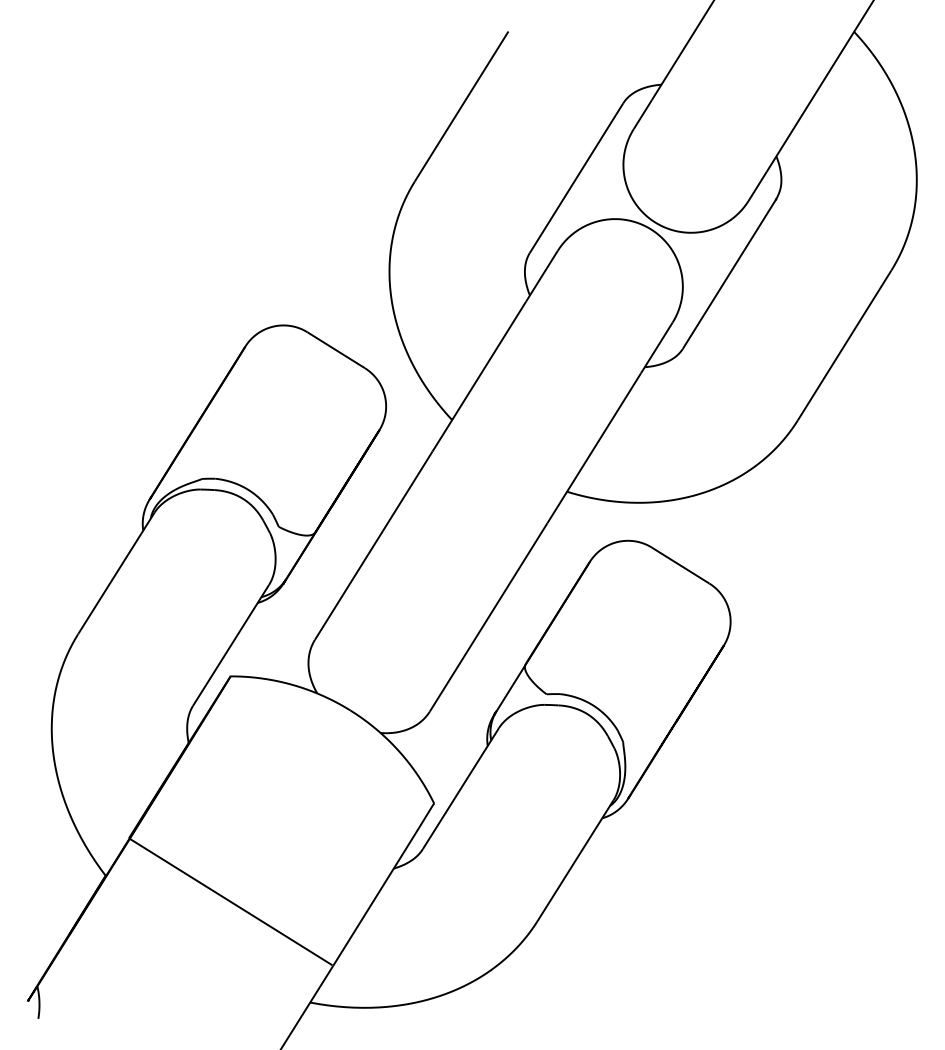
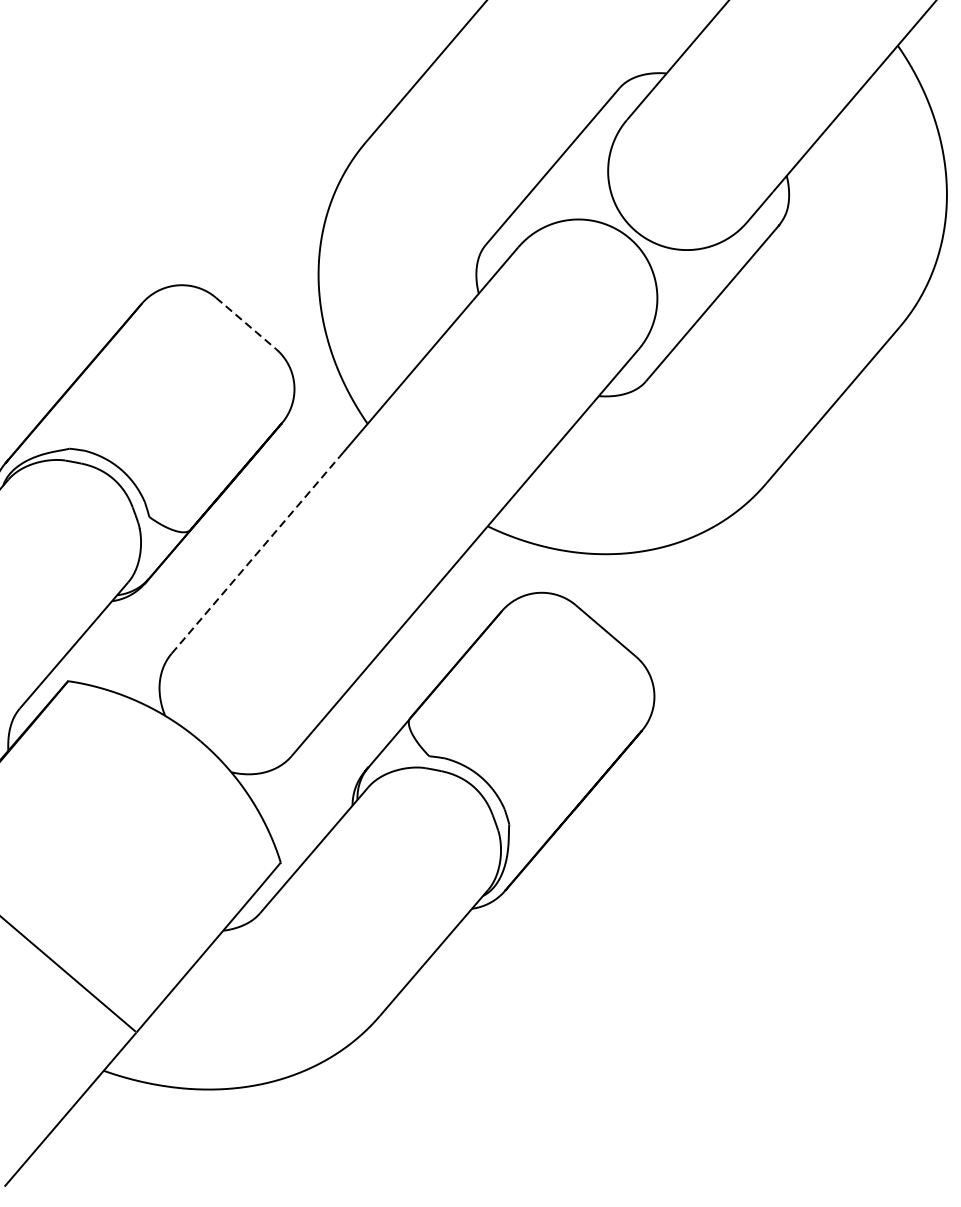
line: (336, 350) -> (246, 323), solid -> dashed
line: (373, 545) -> (255, 554), solid -> dashed

